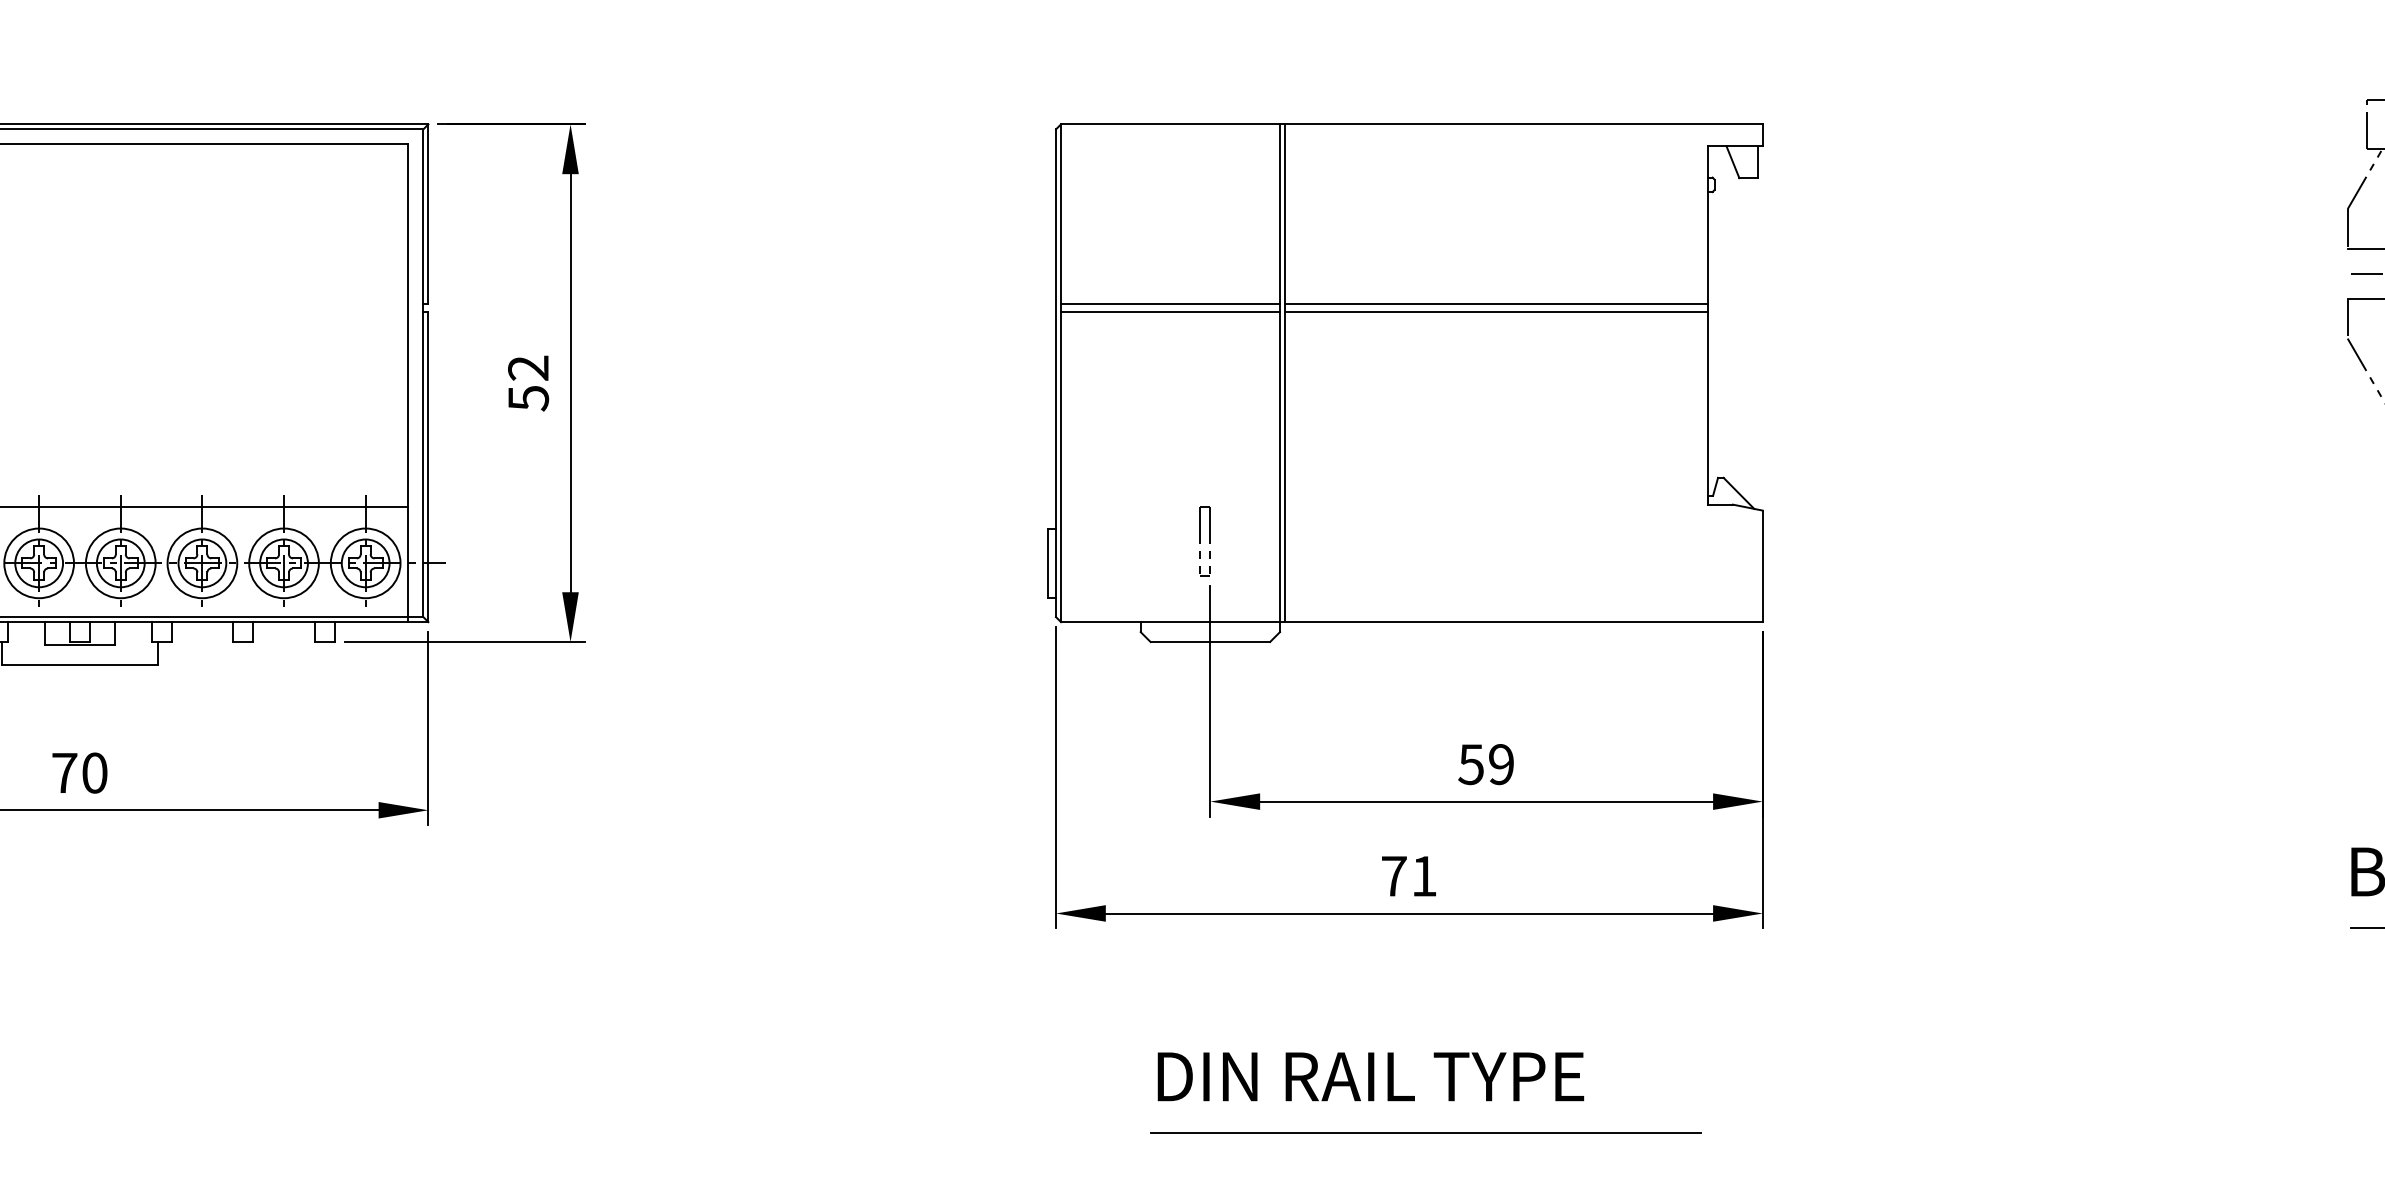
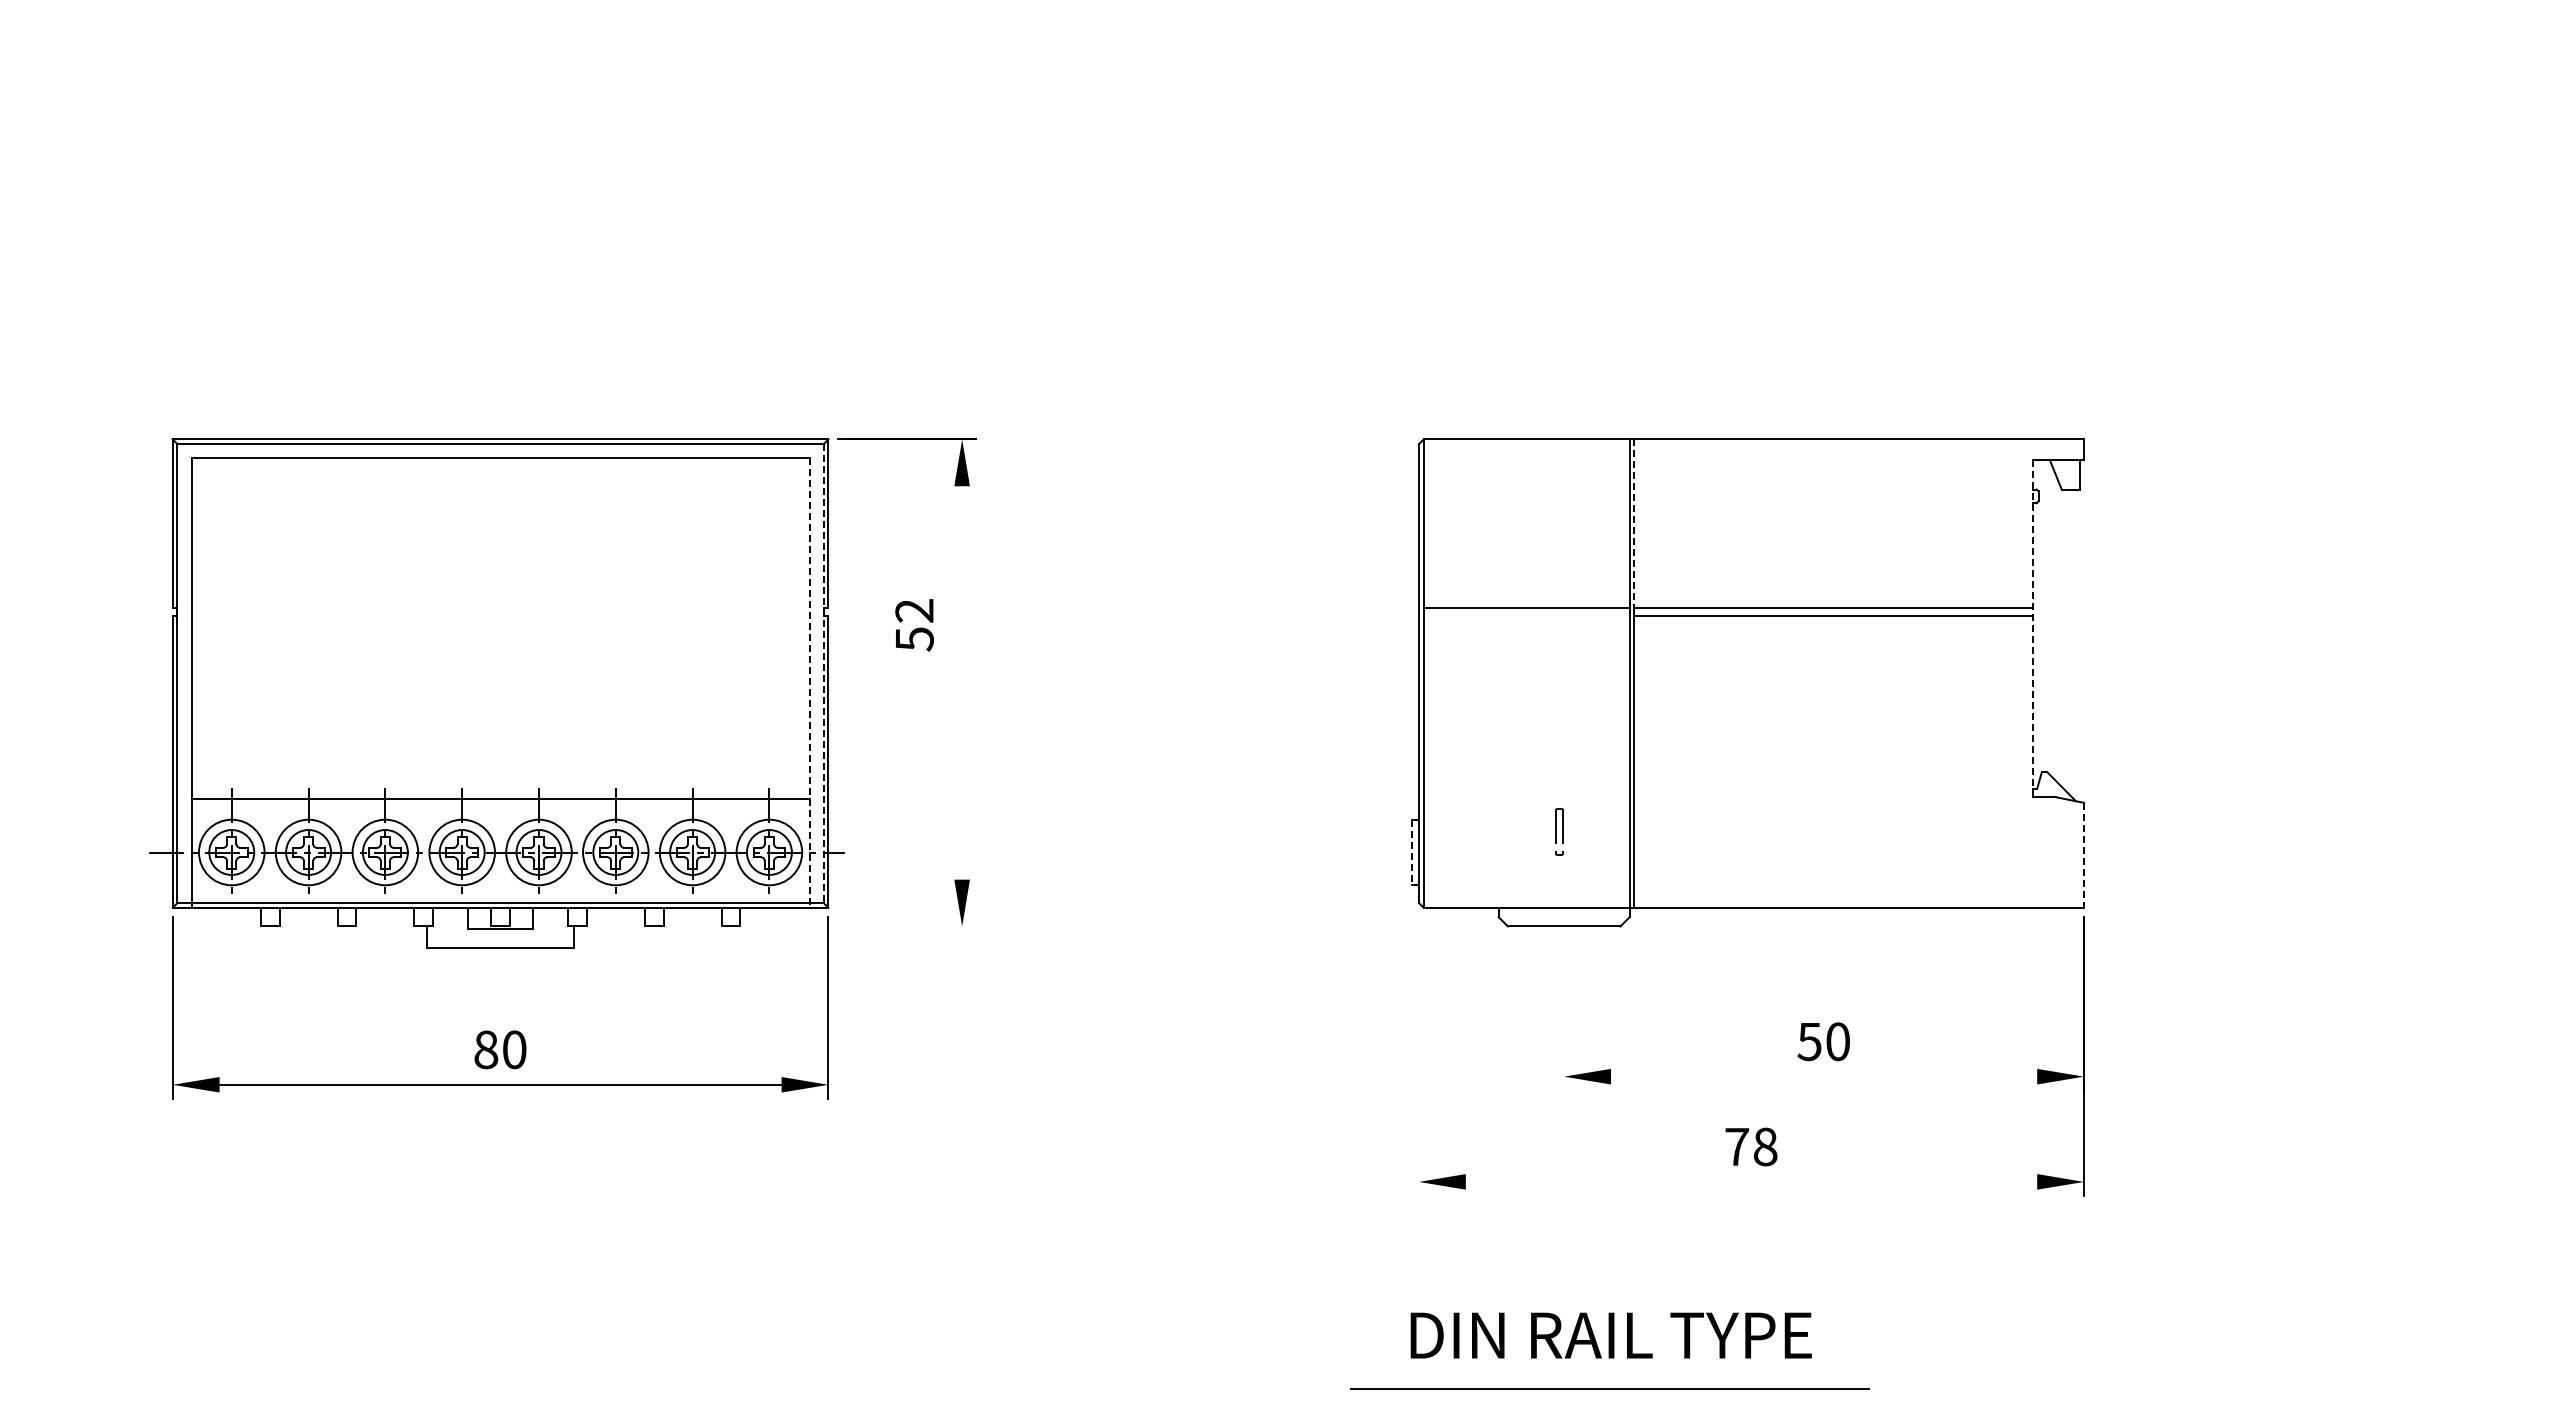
line: (1285, 214) -> (1634, 524), solid -> dashed
line: (1170, 311) -> (1526, 615), removed
line: (1708, 325) -> (2032, 628), solid -> dashed
line: (423, 374) -> (823, 674), solid -> dashed
line: (408, 382) -> (809, 682), solid -> dashed
line: (570, 382) -> (962, 682), removed
text: (528, 383) -> (914, 625), moved
part: (1205, 541) -> (1559, 831), size x0.7
line: (1048, 563) -> (1411, 852), solid -> dashed
line: (1763, 566) -> (2084, 855), solid -> dashed
line: (464, 642) -> (862, 926), removed
line: (1210, 701) -> (1564, 982), removed
text: (1500, 764) -> (1837, 1041), 59 -> 50
text: (64, 772) -> (486, 1049), 70 -> 80
line: (1056, 777) -> (1419, 1053), removed
line: (1487, 801) -> (1824, 1076), removed
text: (1424, 875) -> (1765, 1146), 71 -> 78
line: (1409, 913) -> (1751, 1181), removed
text: (1370, 1076) -> (1610, 1335), moved
line: (1425, 1133) -> (1609, 1388), moved

